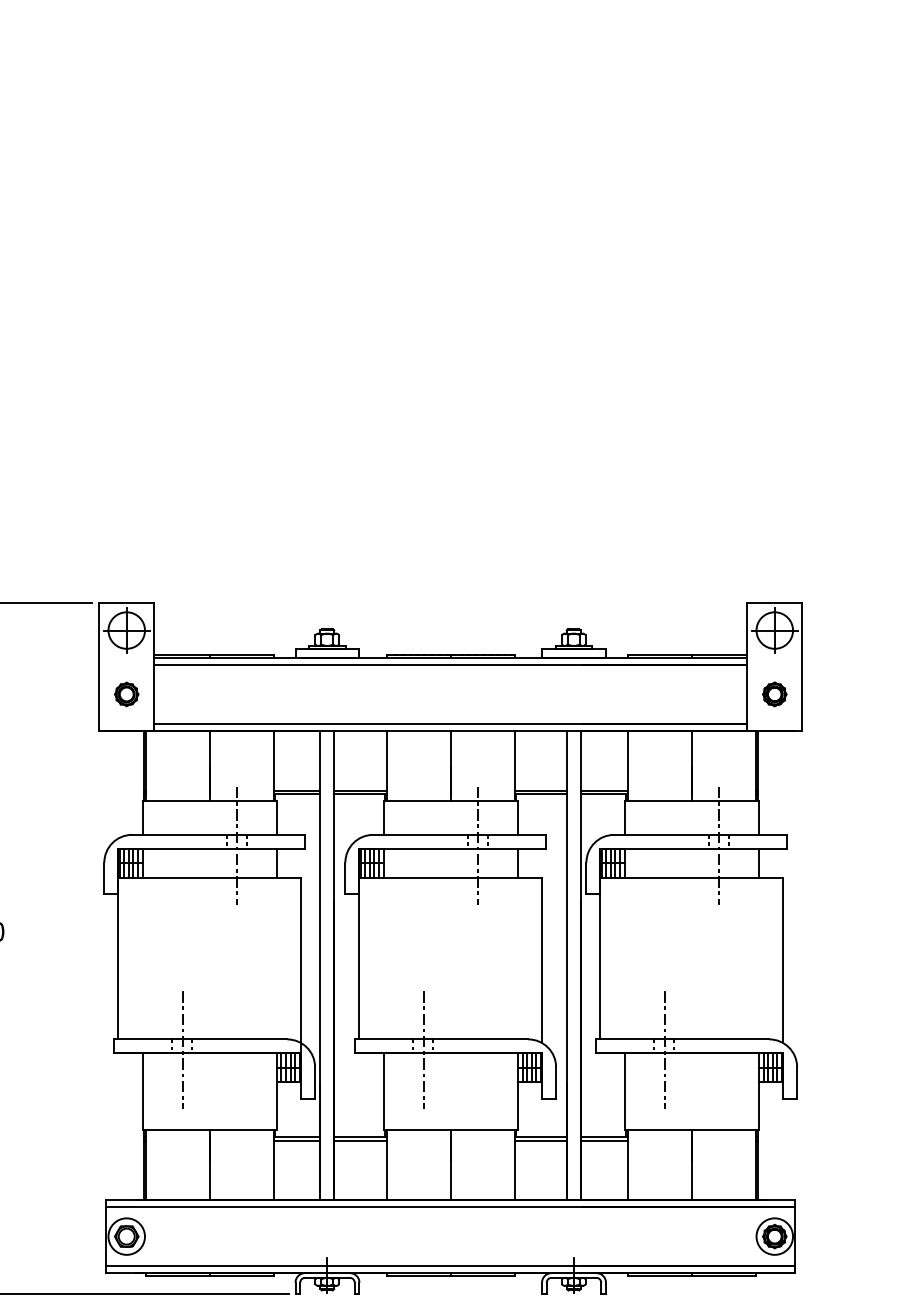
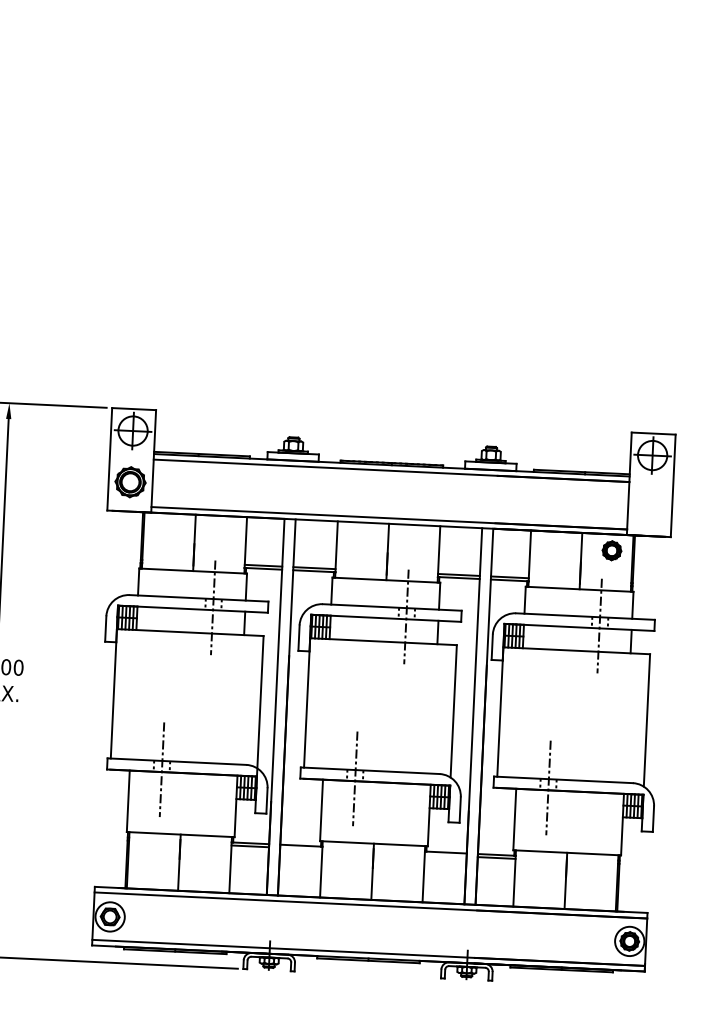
part: (126, 694) -> (130, 482), size x1.6
part: (774, 694) -> (611, 550), moved
line: (360, 1140) -> (301, 848), removed
line: (540, 1140) -> (445, 855), removed

